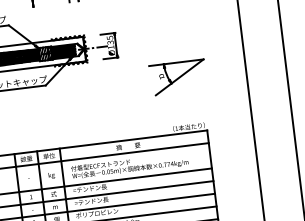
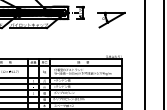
part: (178, 76) -> (111, 19), moved

